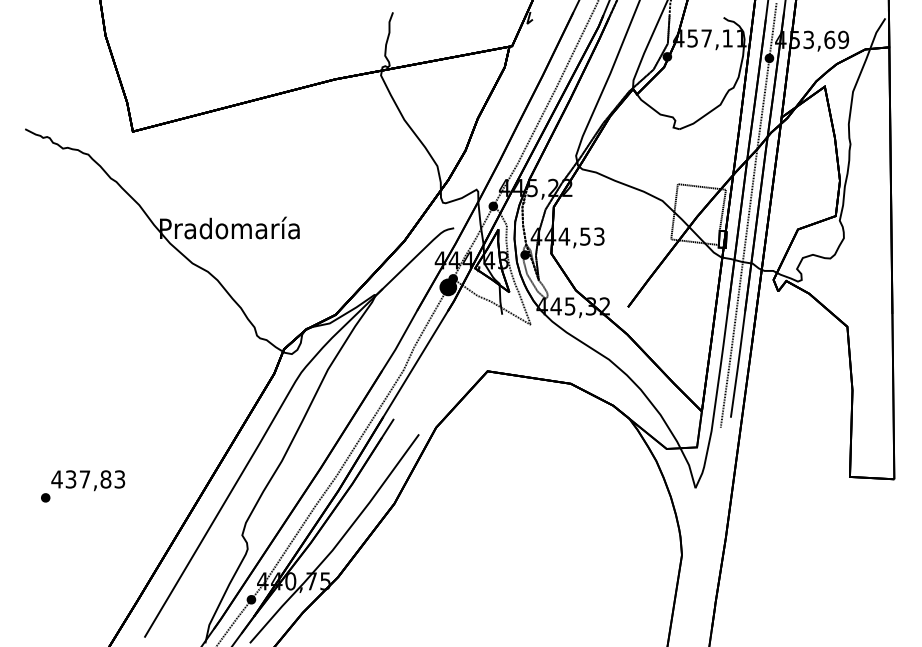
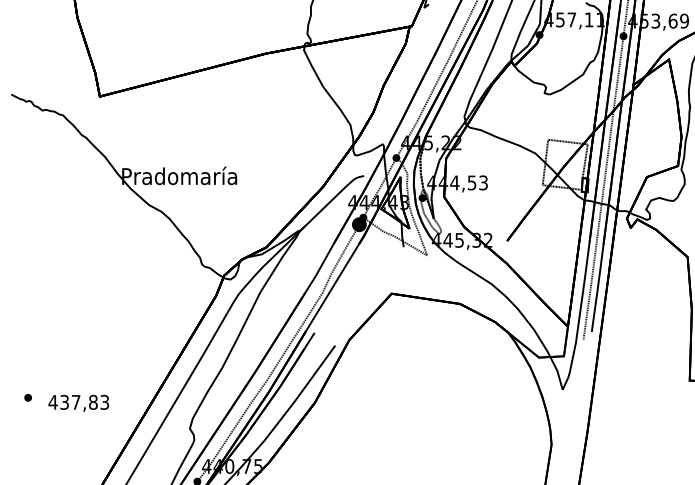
text: (88, 480) -> (79, 403), moved

